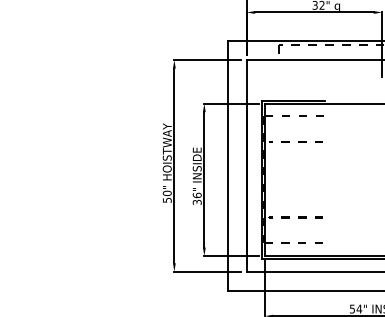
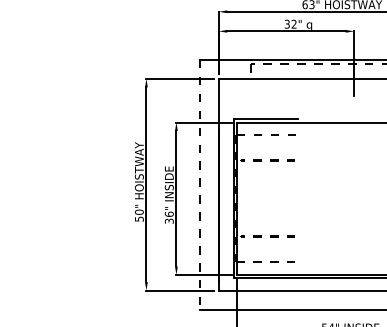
line: (227, 165) -> (199, 184), solid -> dashed

